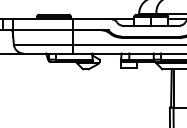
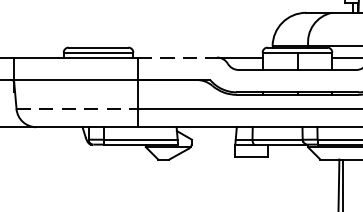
line: (93, 19) -> (179, 57), solid -> dashed
line: (43, 44) -> (77, 108), solid -> dashed

